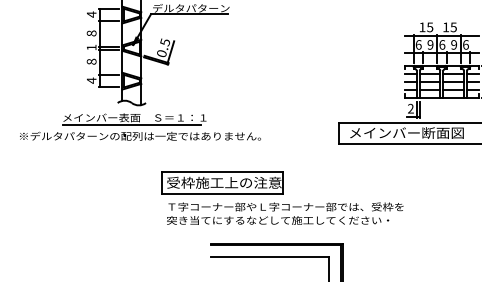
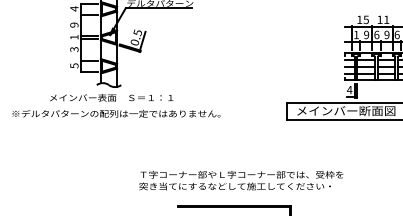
text: (453, 27) -> (386, 19), 15 -> 11
text: (91, 33) -> (74, 25), 8 -> 9
text: (418, 44) -> (356, 34), 6 -> 1
text: (91, 61) -> (74, 49), 8 -> 3
text: (91, 80) -> (74, 65), 4 -> 5
text: (410, 108) -> (349, 89), 2 -> 4
line: (131, 124) -> (108, 103), removed
part: (222, 182) -> (187, 153), removed

